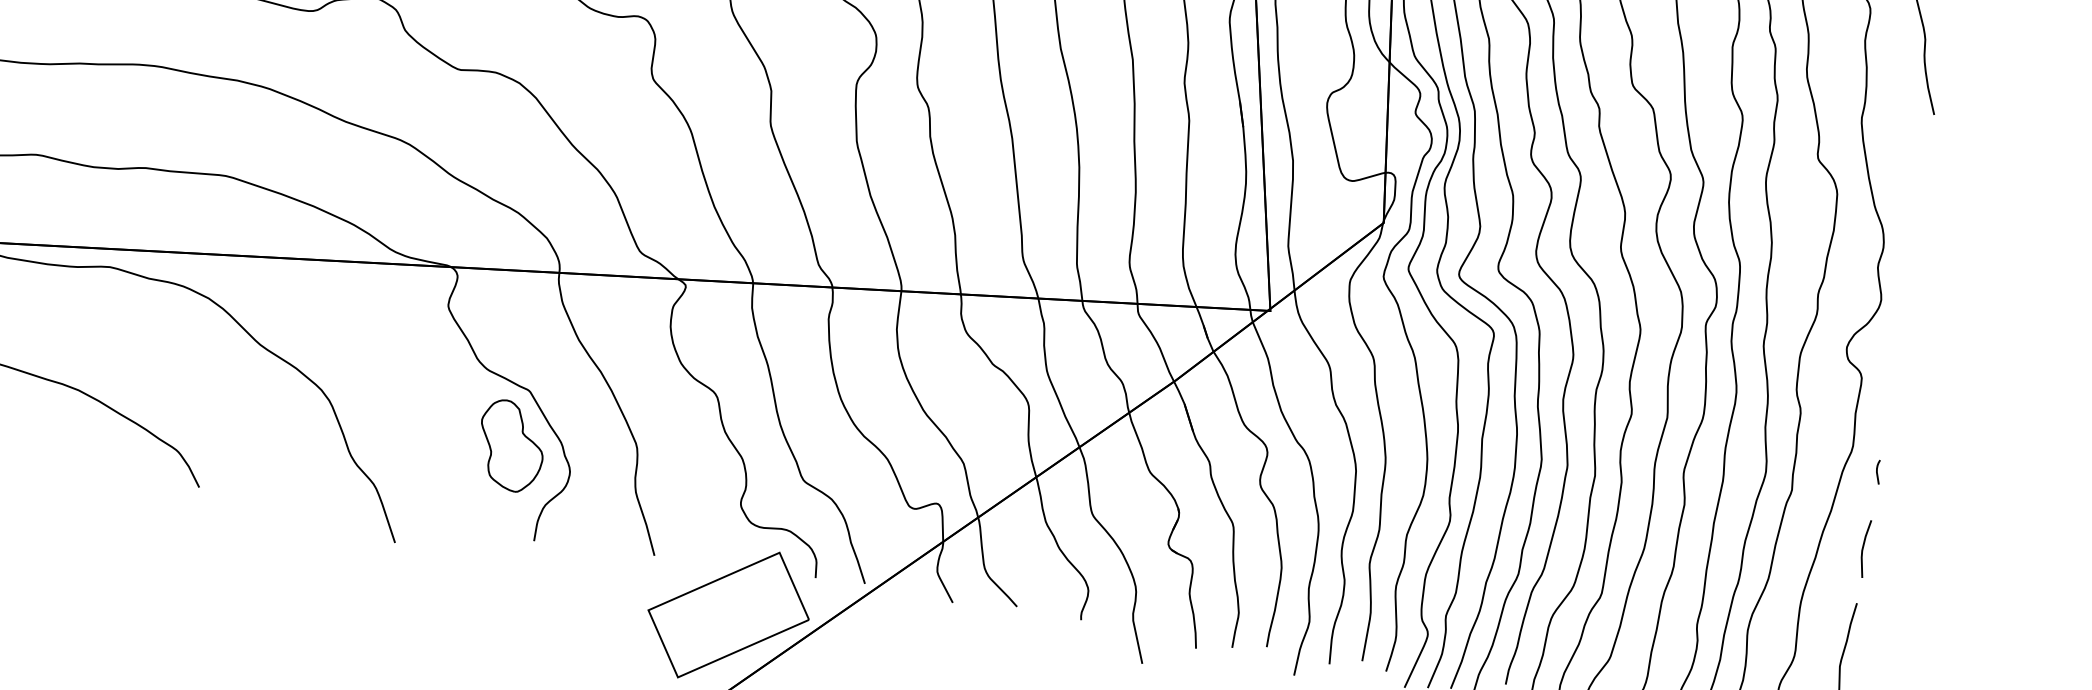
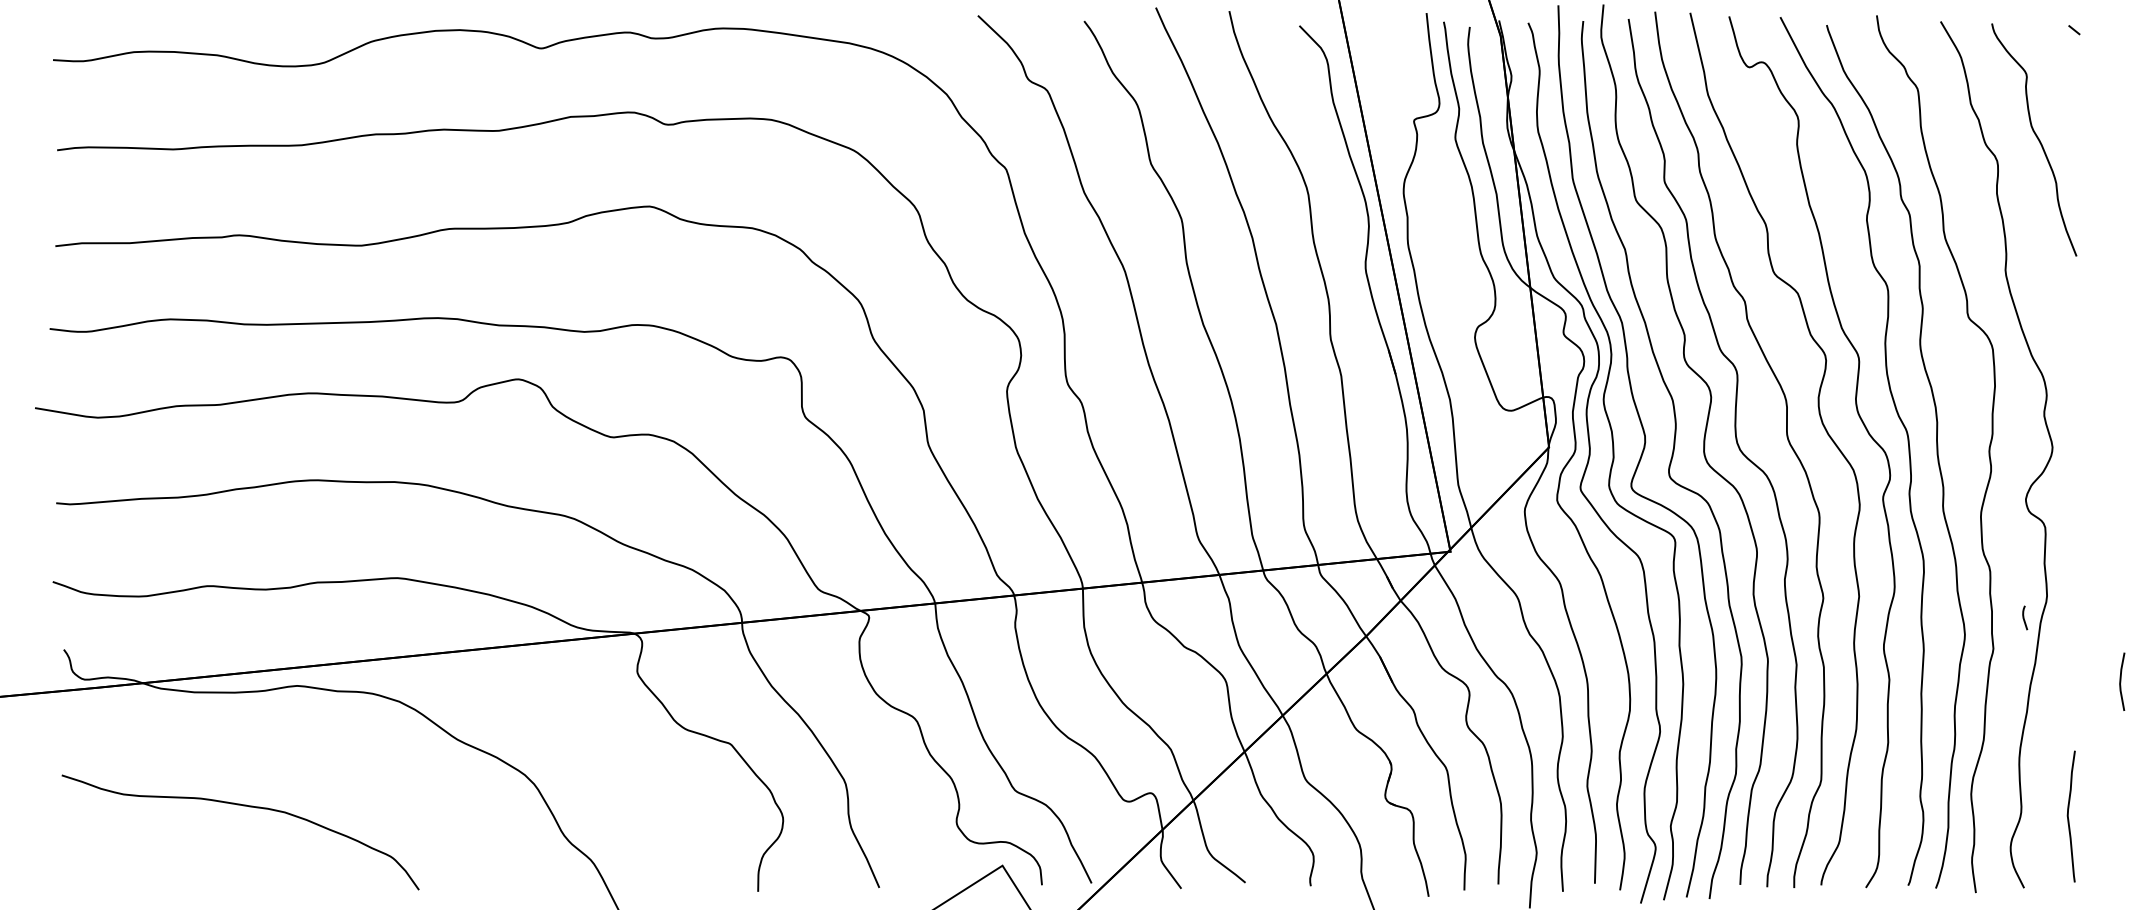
part: (510, 446) -> (720, 801), removed
curve: (1877, 471) -> (2024, 617), moved
line: (1864, 548) -> (2121, 681), moved

